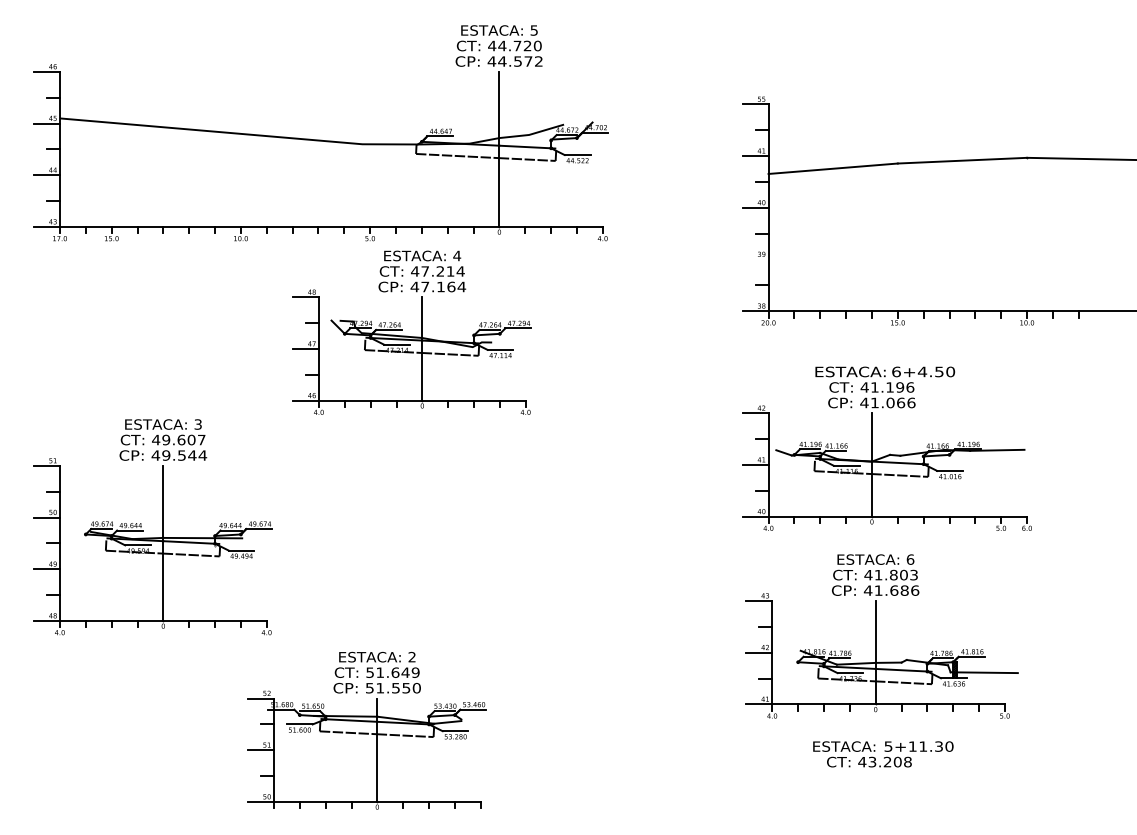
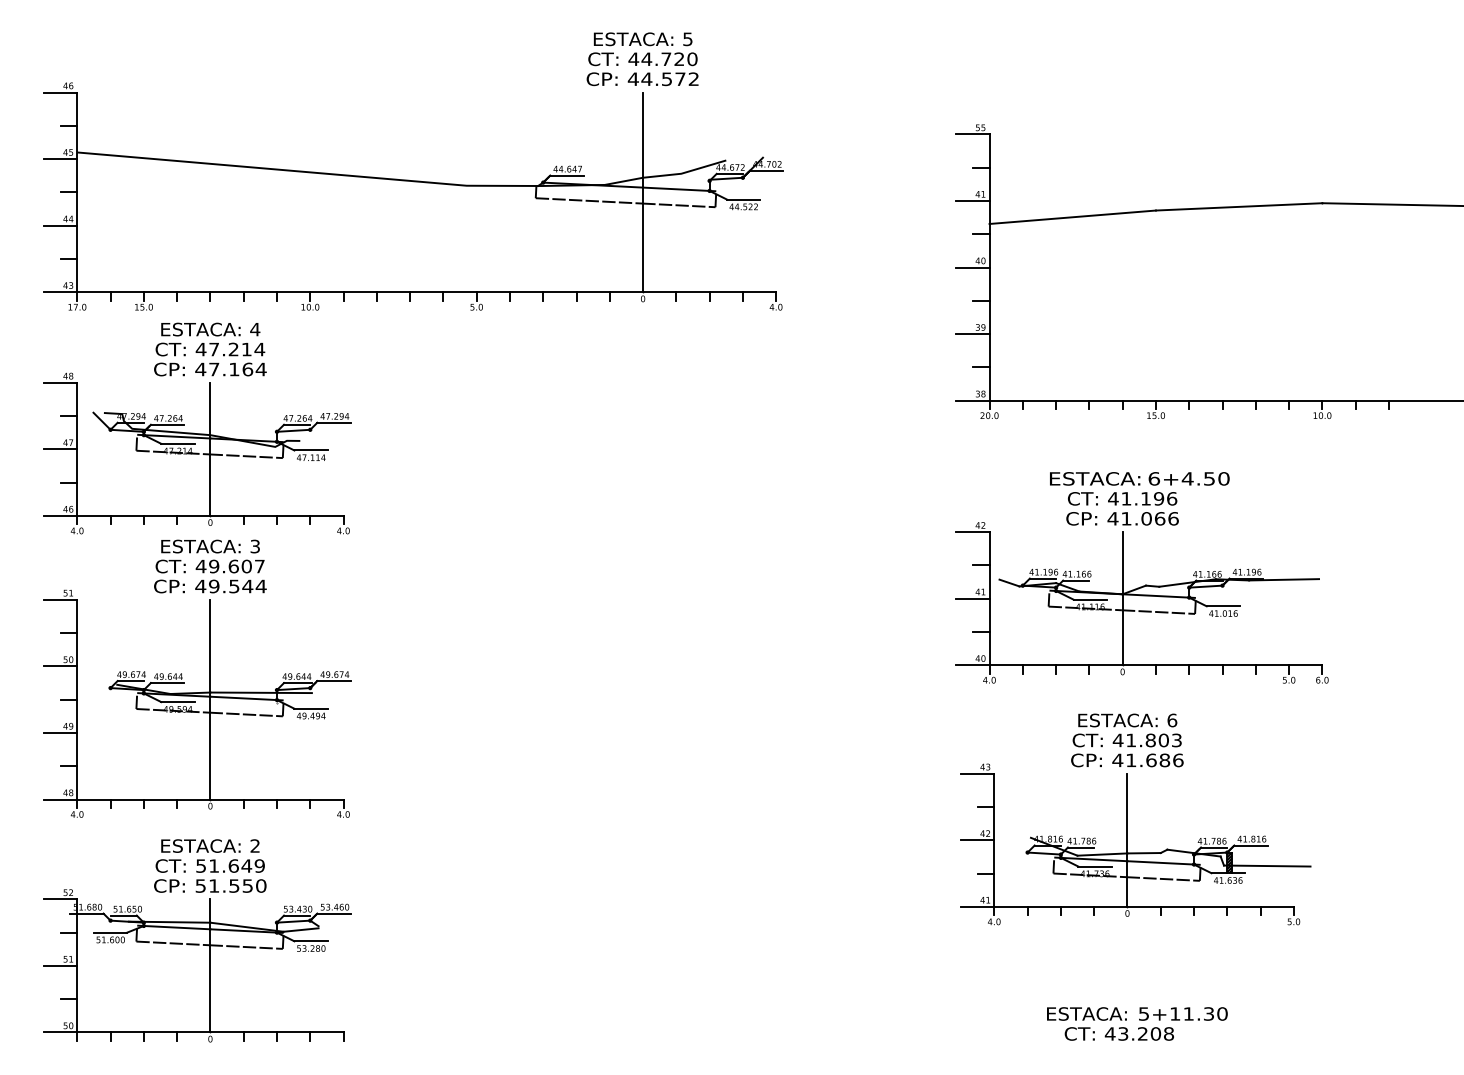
line: (755, 259) -> (972, 334), added
part: (411, 332) -> (196, 428), moved
part: (366, 730) -> (196, 940), moved
text: (883, 754) -> (1137, 1024), moved

